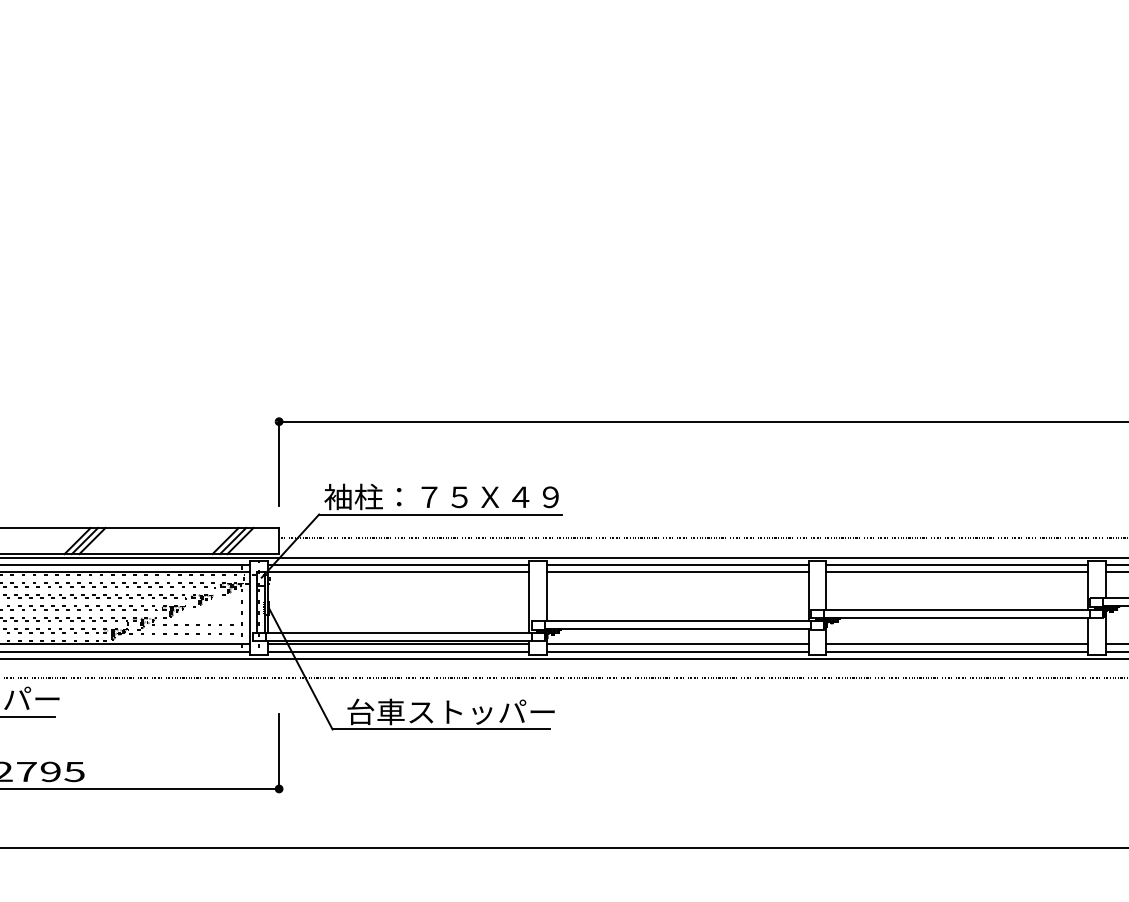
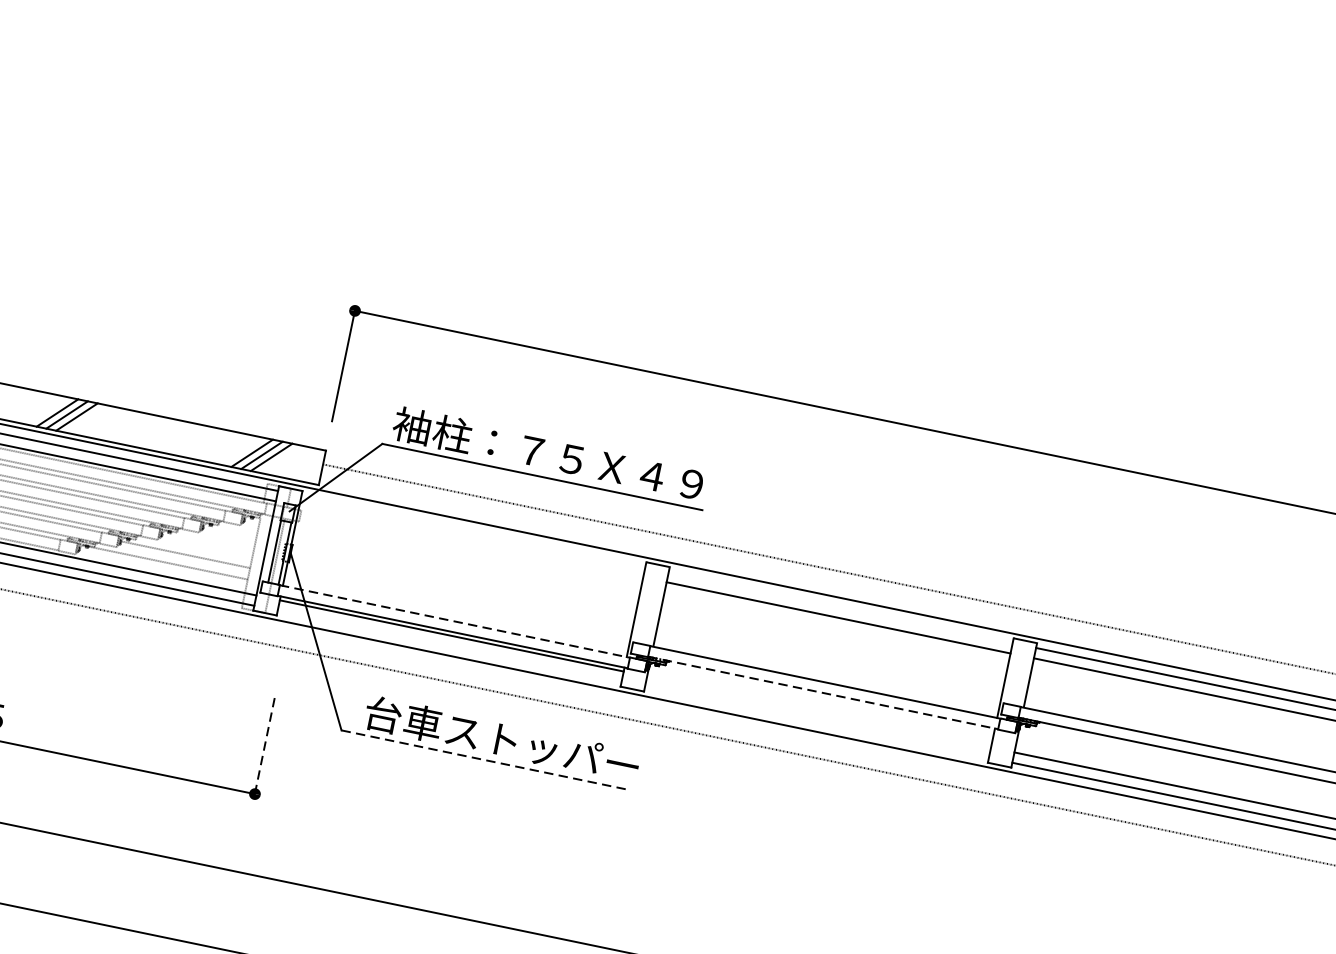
line: (398, 564) -> (473, 531), removed
line: (677, 564) -> (840, 607), removed
line: (398, 572) -> (471, 541), removed
line: (678, 629) -> (823, 693), solid -> dashed
line: (399, 632) -> (455, 621), solid -> dashed
line: (677, 643) -> (818, 711), removed
line: (398, 651) -> (449, 645), removed
line: (677, 651) -> (816, 721), removed
line: (441, 729) -> (484, 760), solid -> dashed
line: (279, 751) -> (265, 744), solid -> dashed

